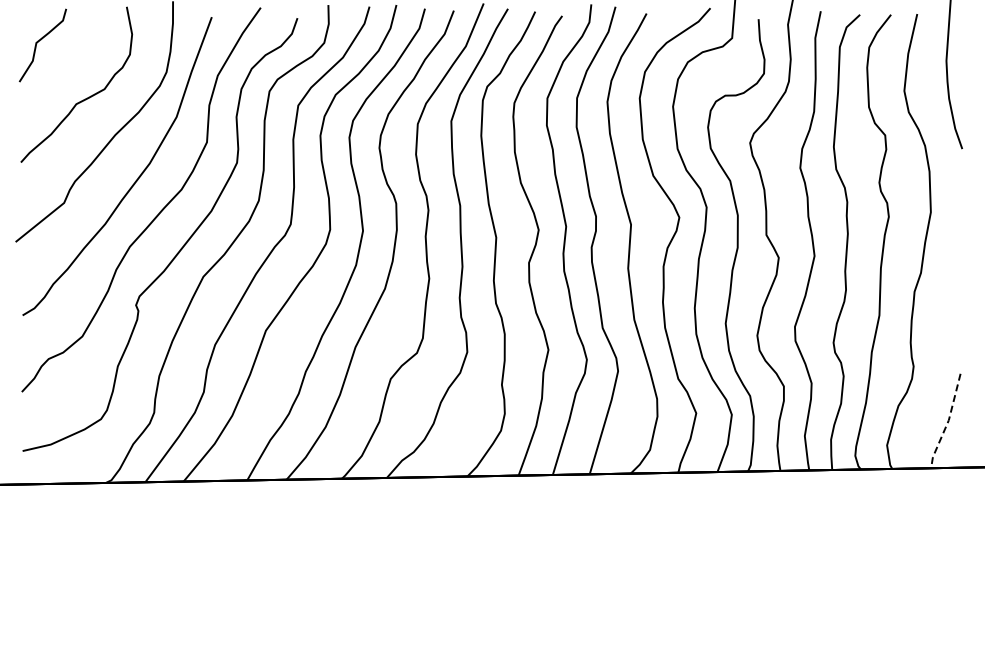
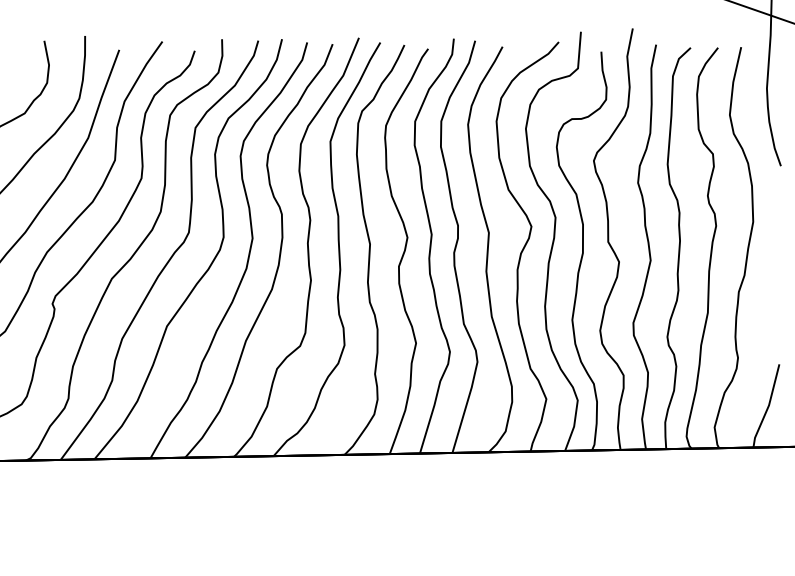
line: (948, 422) -> (768, 407), dashed -> solid

